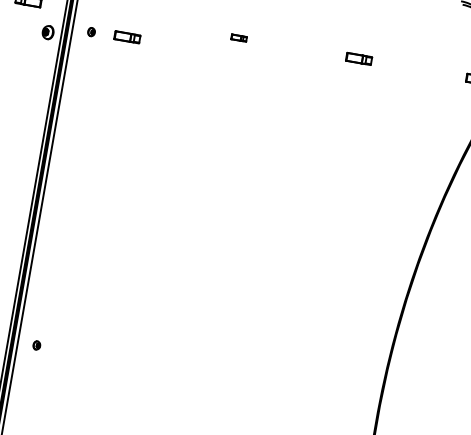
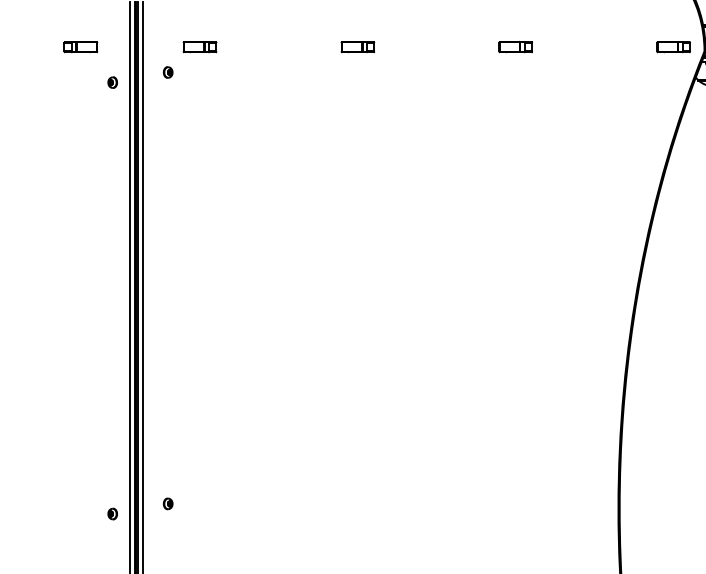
part: (47, 32) -> (112, 82), size x0.62
part: (126, 37) -> (199, 47), moved
part: (238, 38) -> (357, 47), size x1.67
part: (36, 345) -> (167, 503), moved

